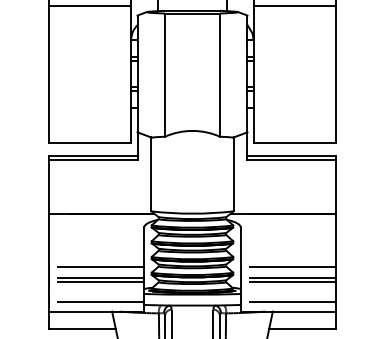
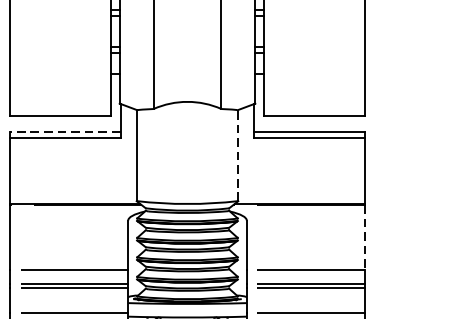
line: (93, 155) -> (65, 132), solid -> dashed
line: (233, 173) -> (238, 154), solid -> dashed
line: (336, 241) -> (365, 238), solid -> dashed

